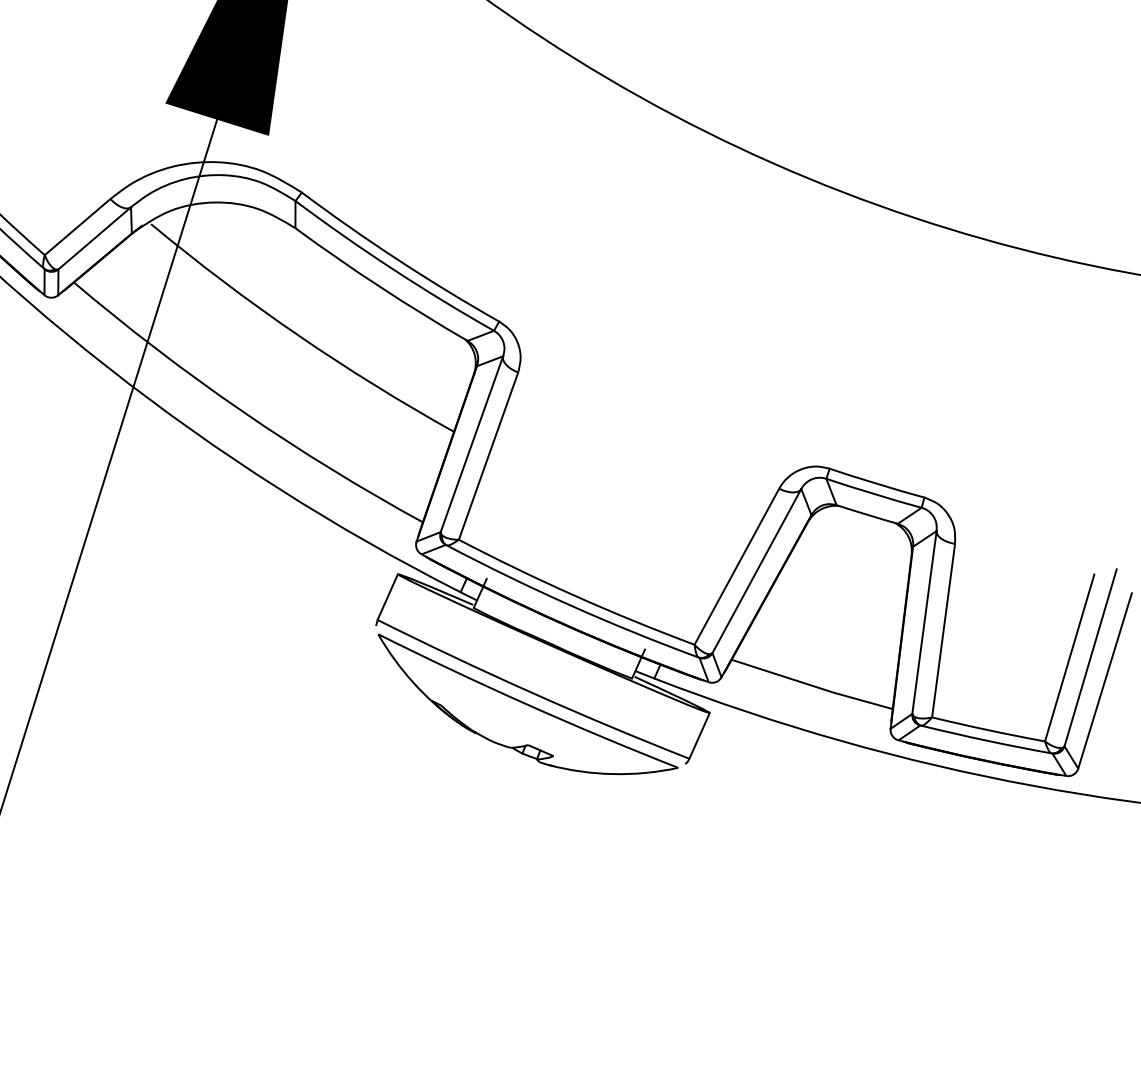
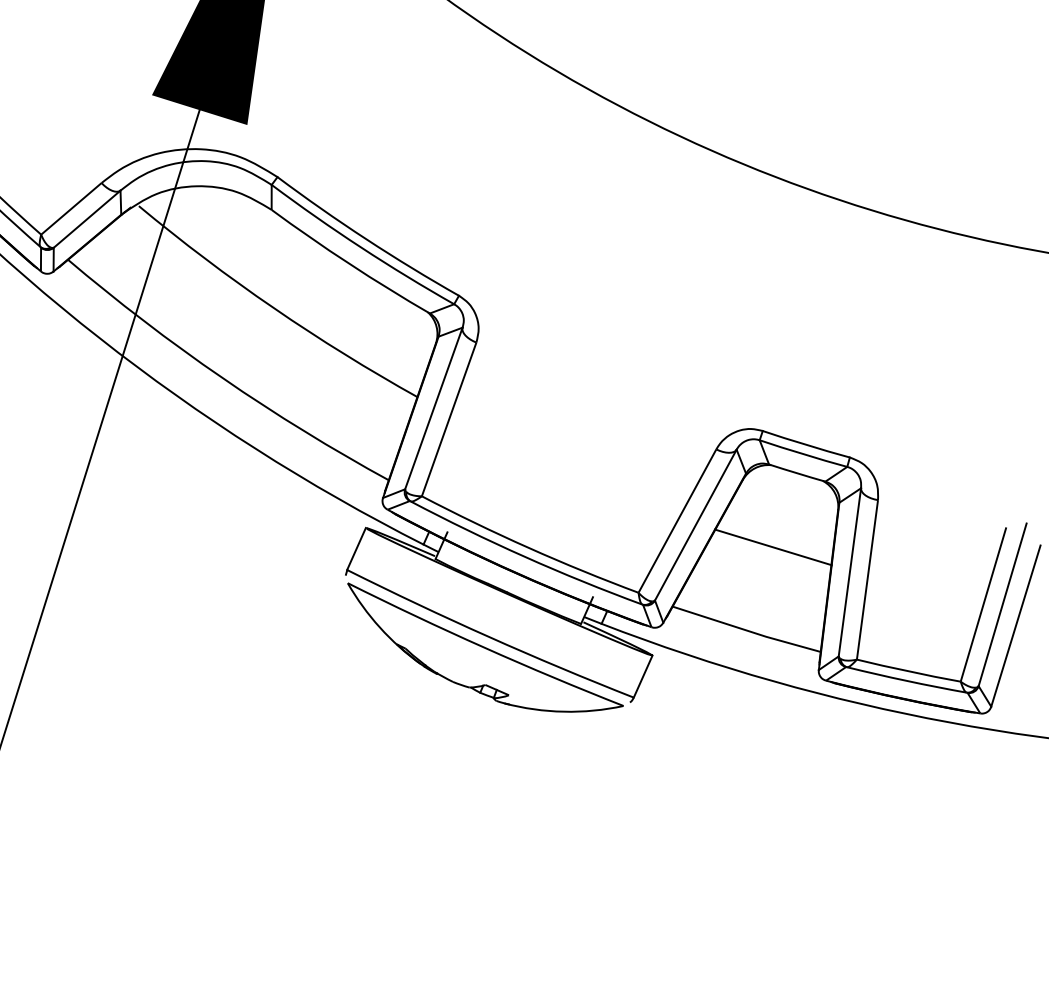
line: (840, 595) -> (772, 547), added

